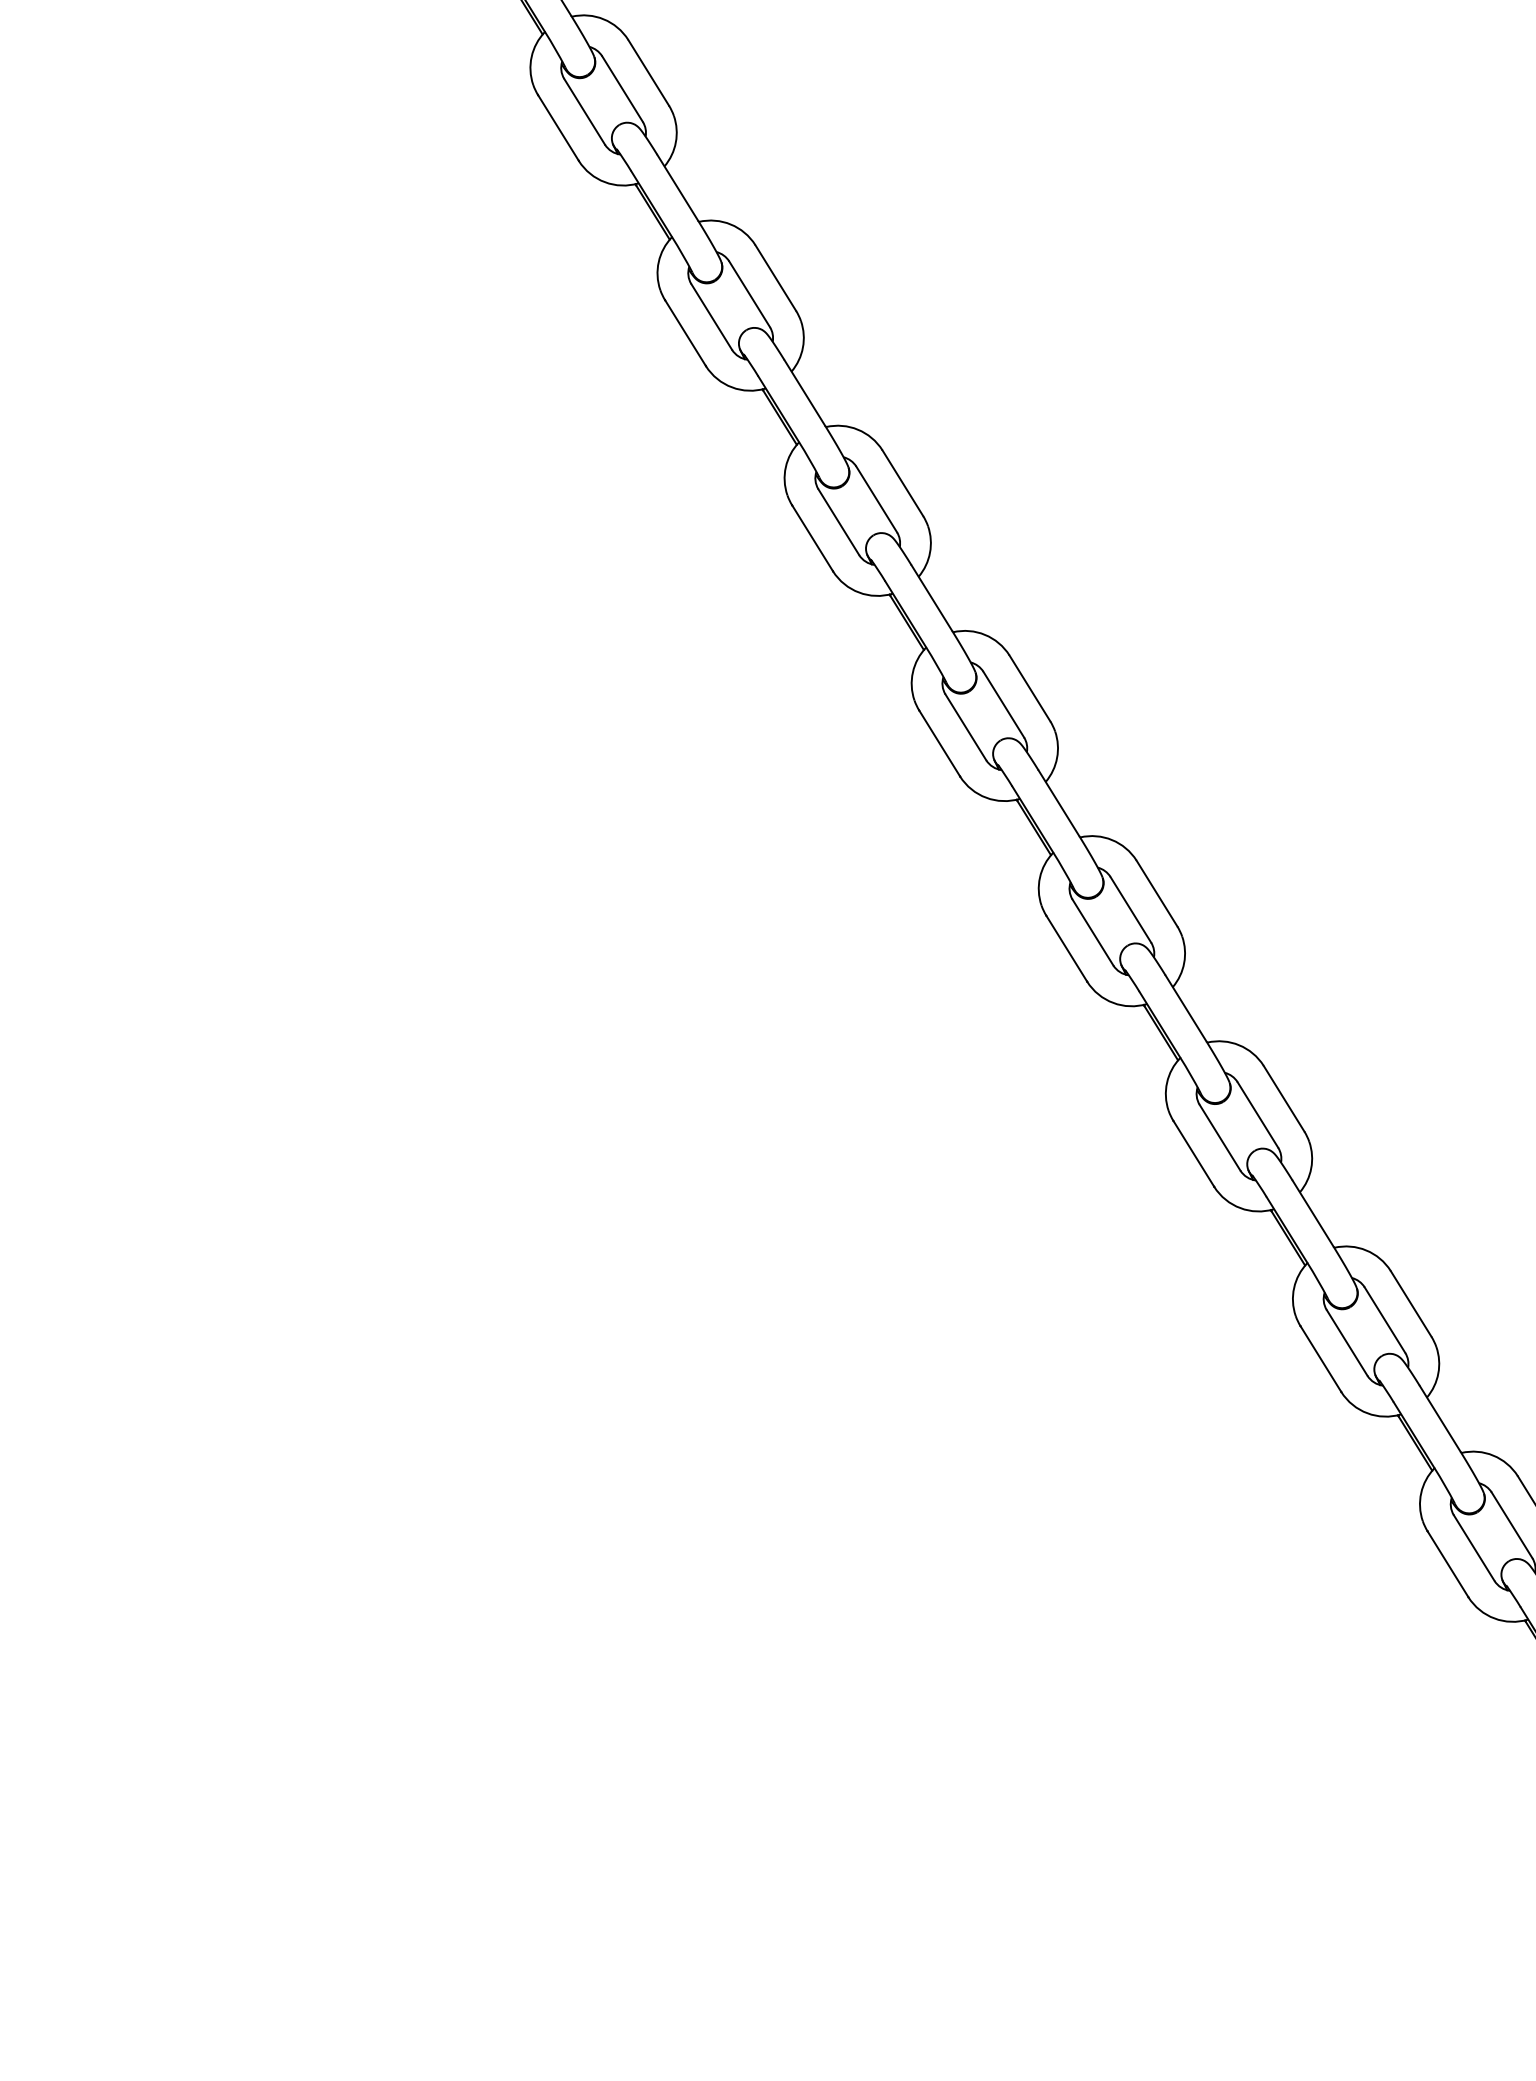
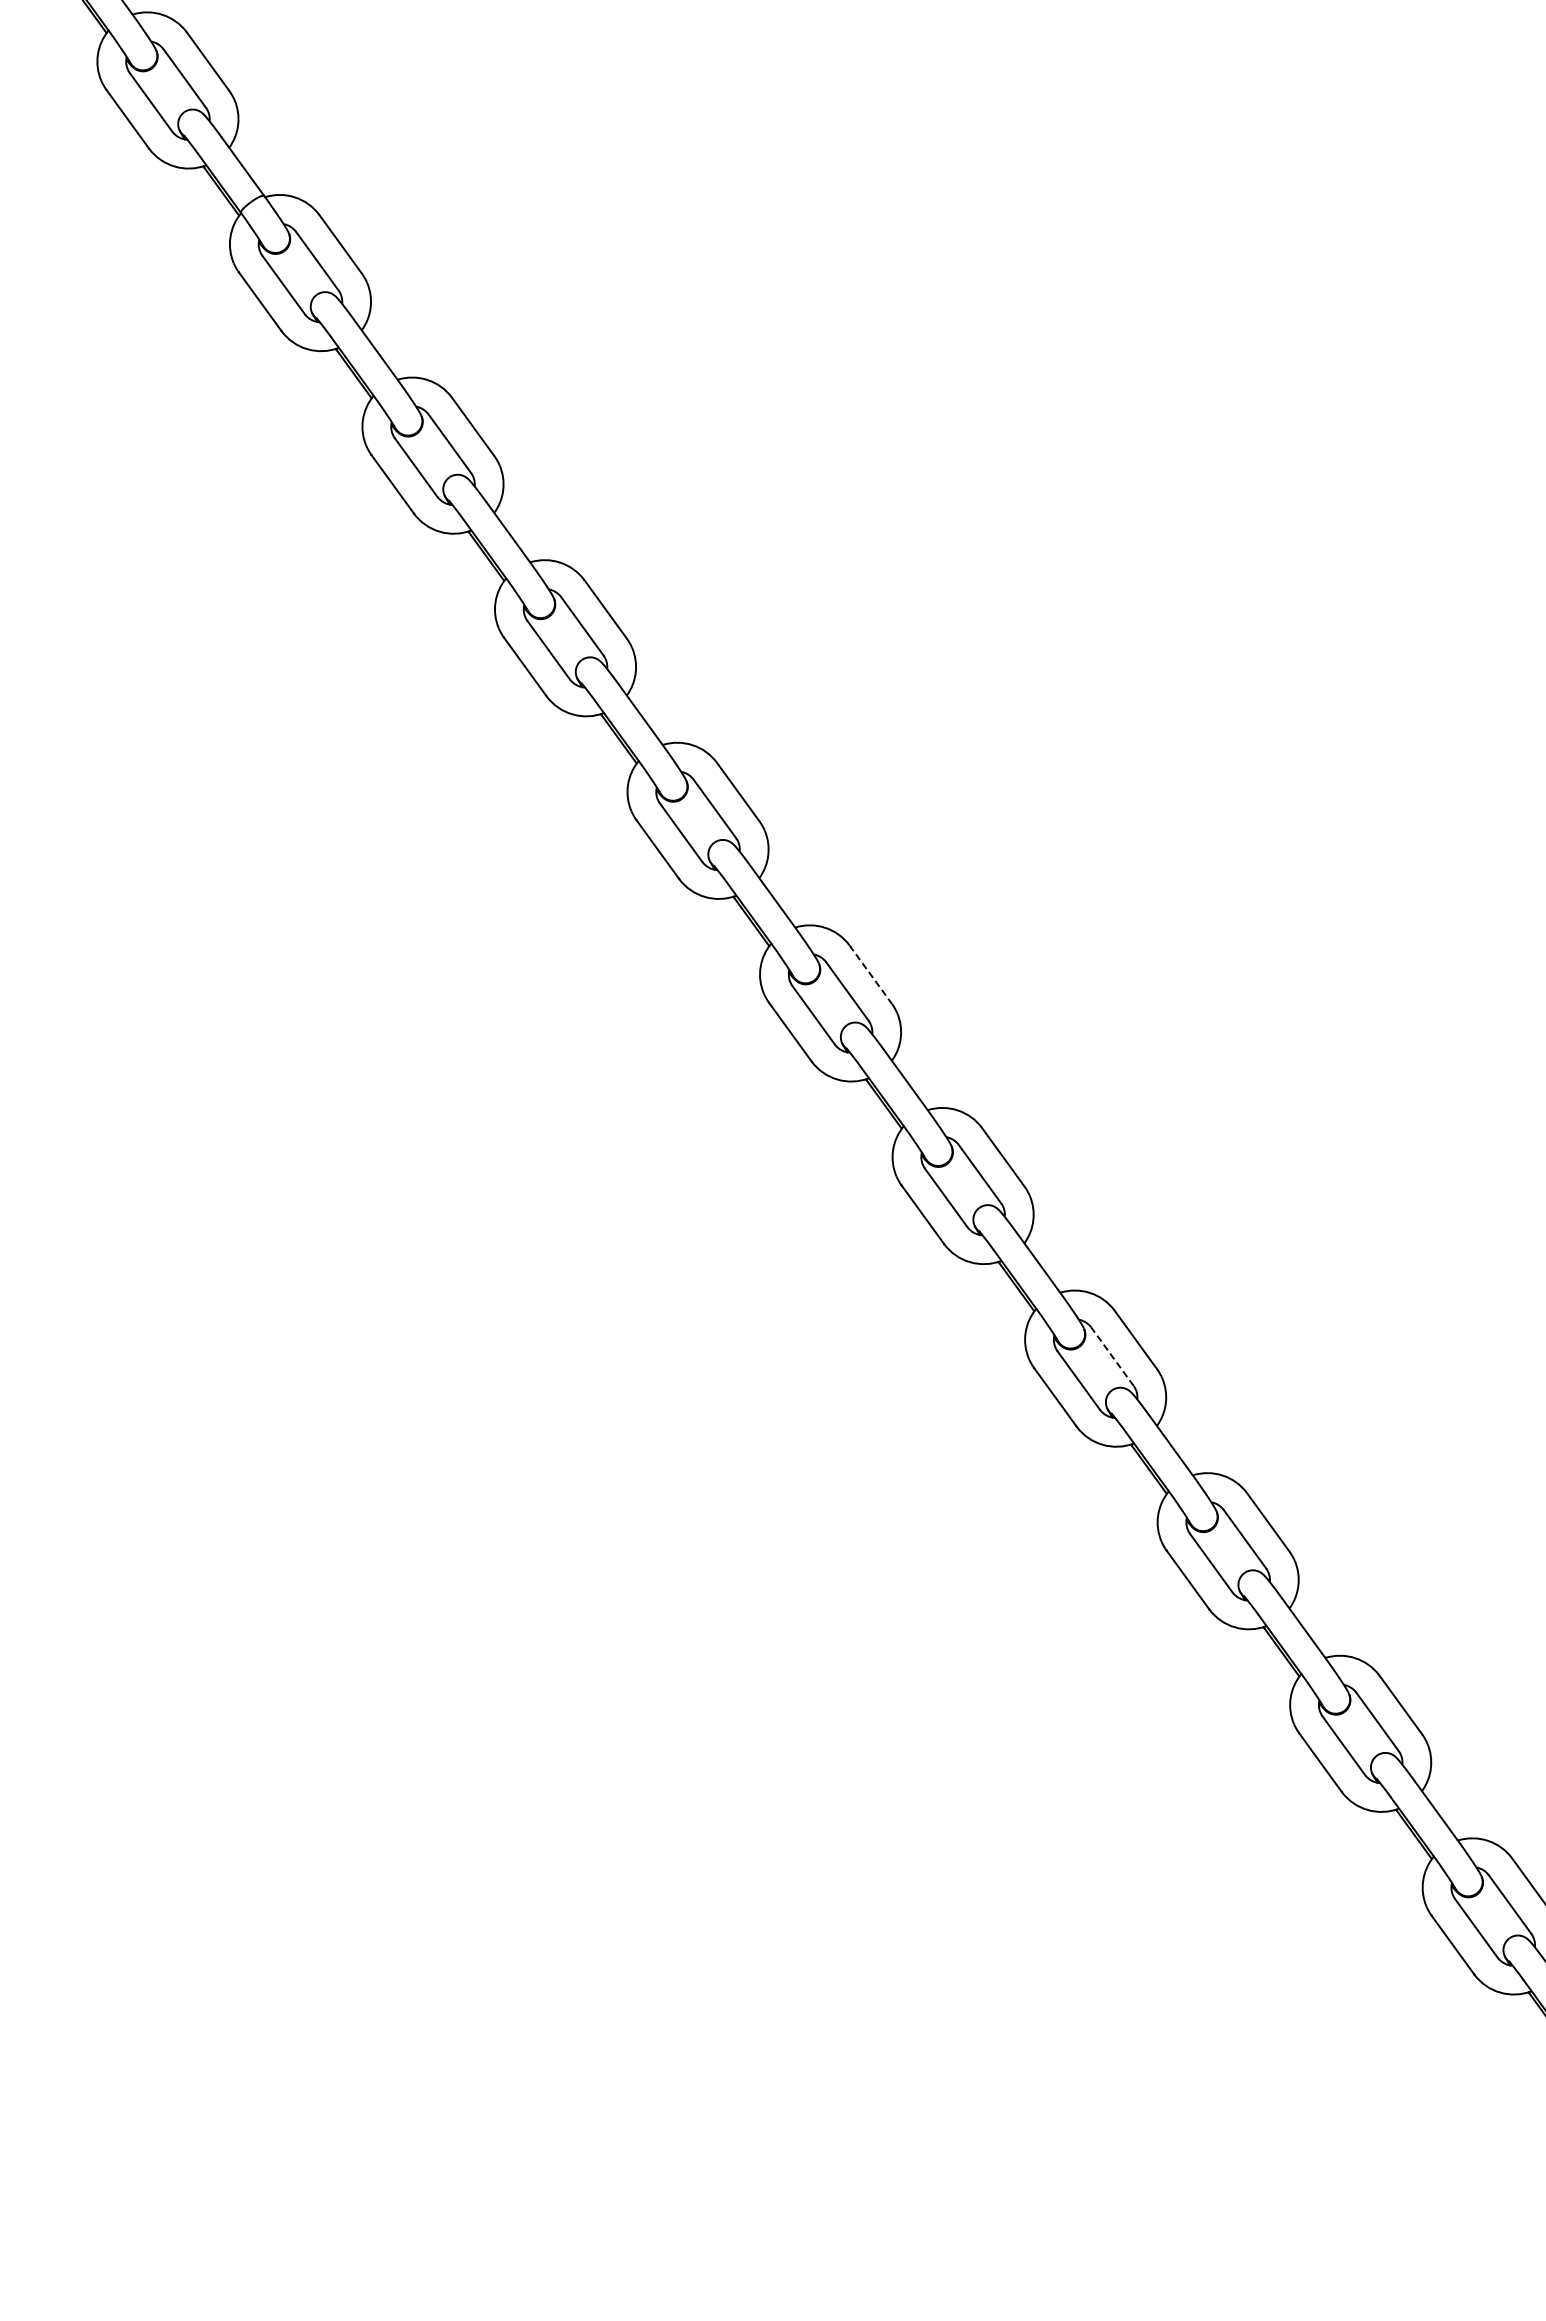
line: (903, 484) -> (871, 975), solid -> dashed
line: (1130, 909) -> (1112, 1356), solid -> dashed

